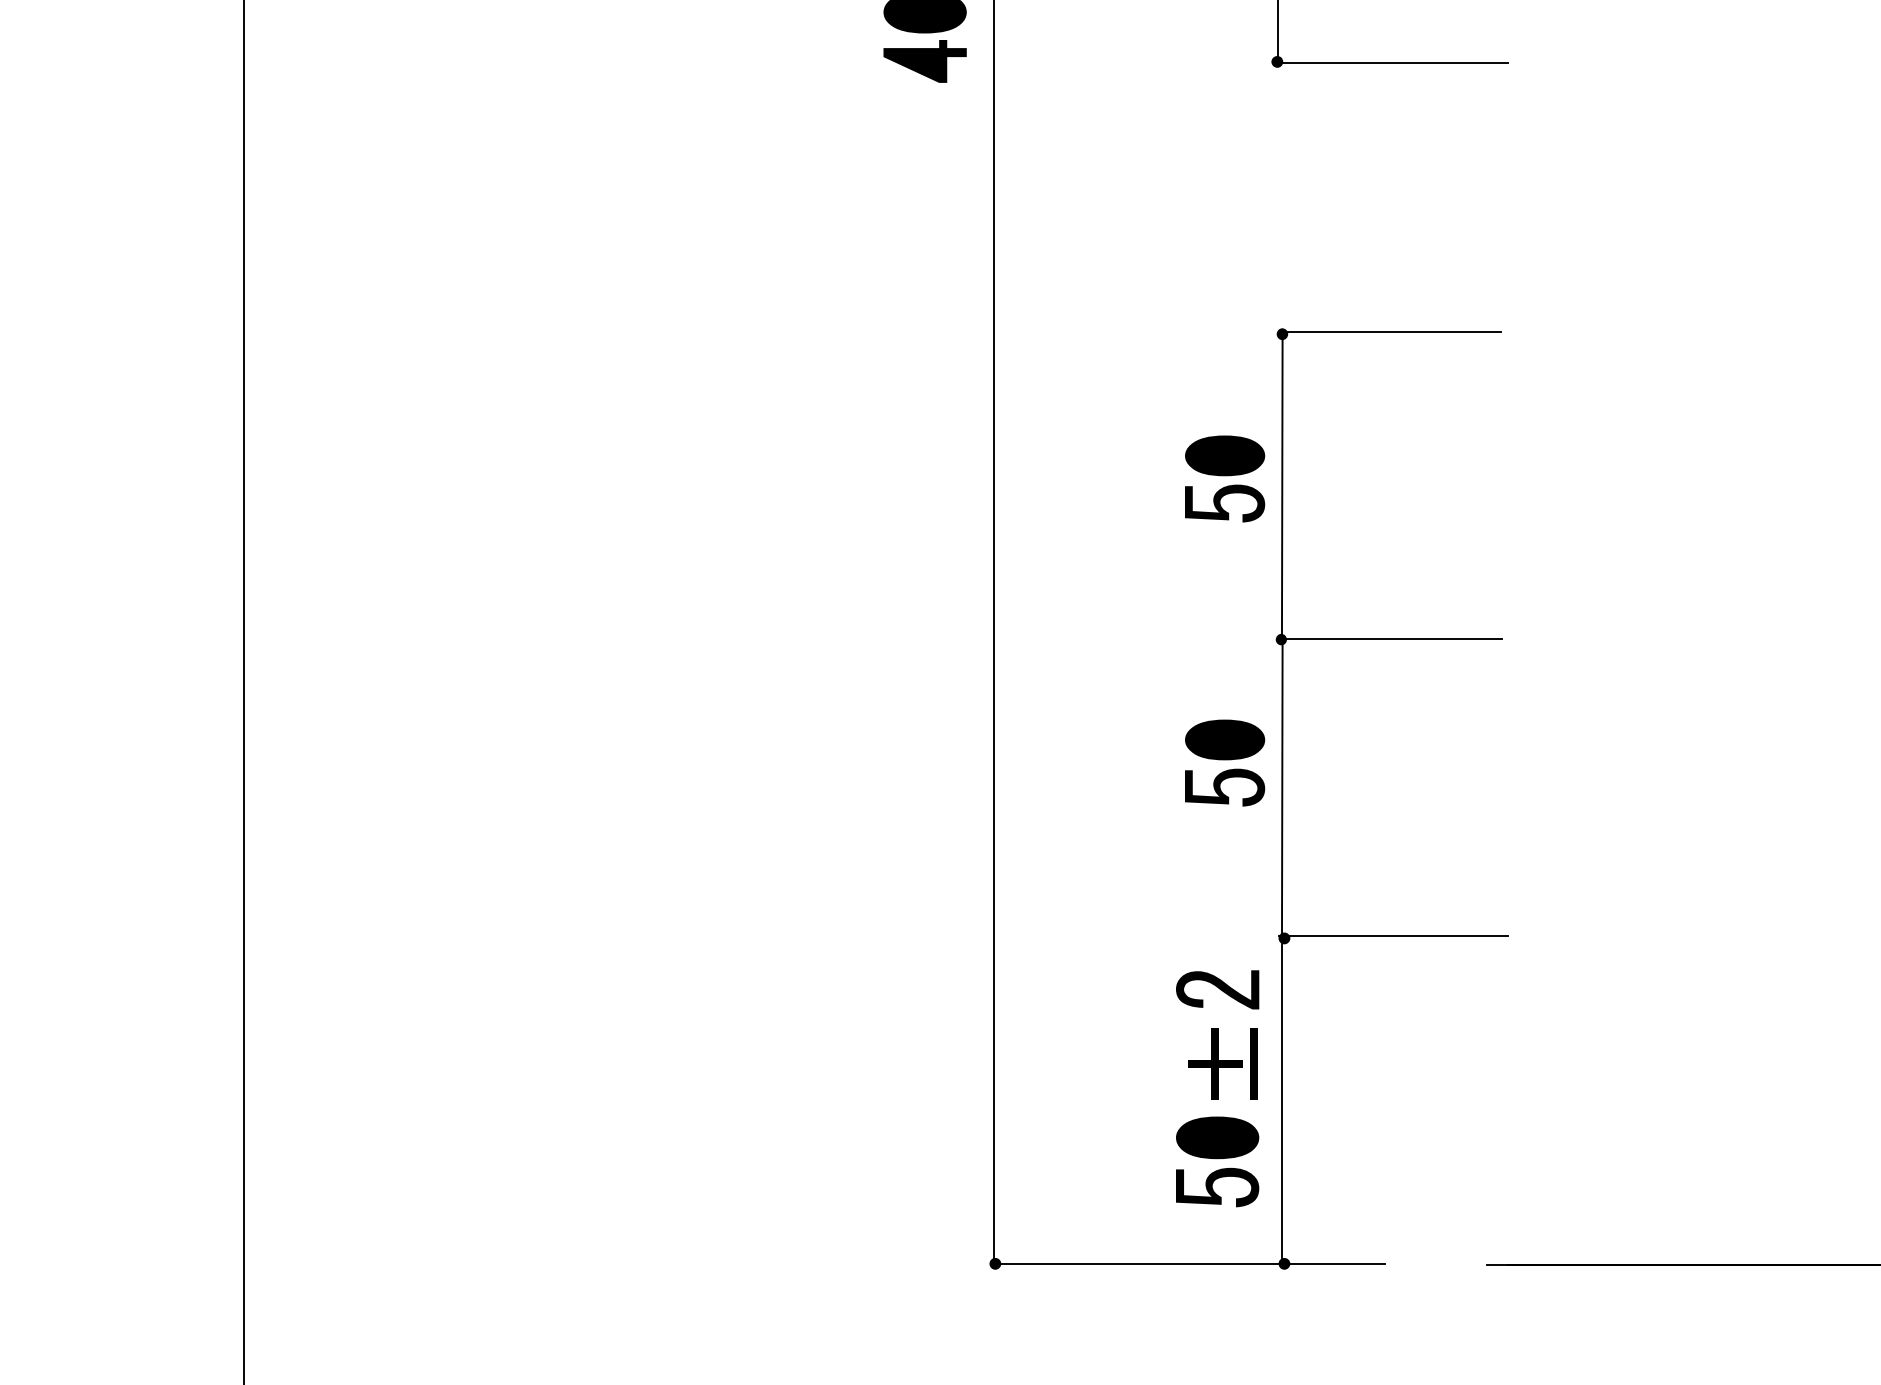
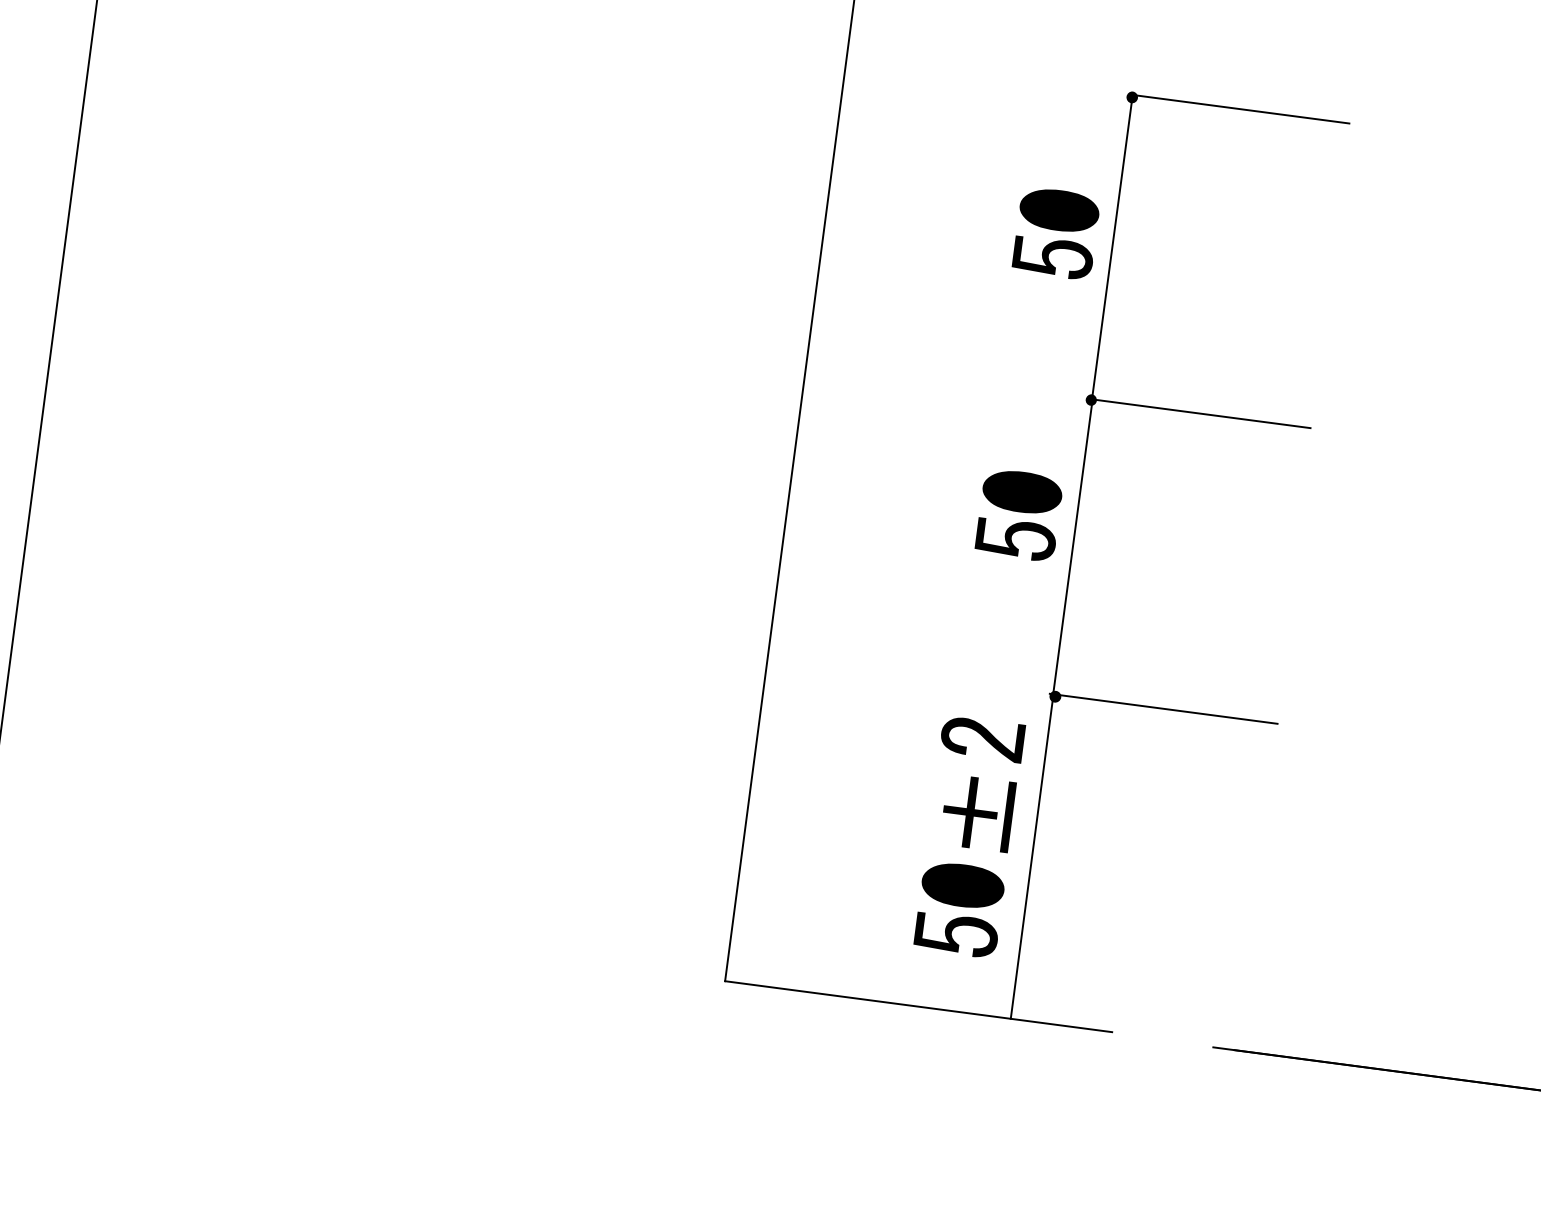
fill: (995, 1263) -> (726, 981), removed
fill: (1284, 1263) -> (1012, 1019), removed

